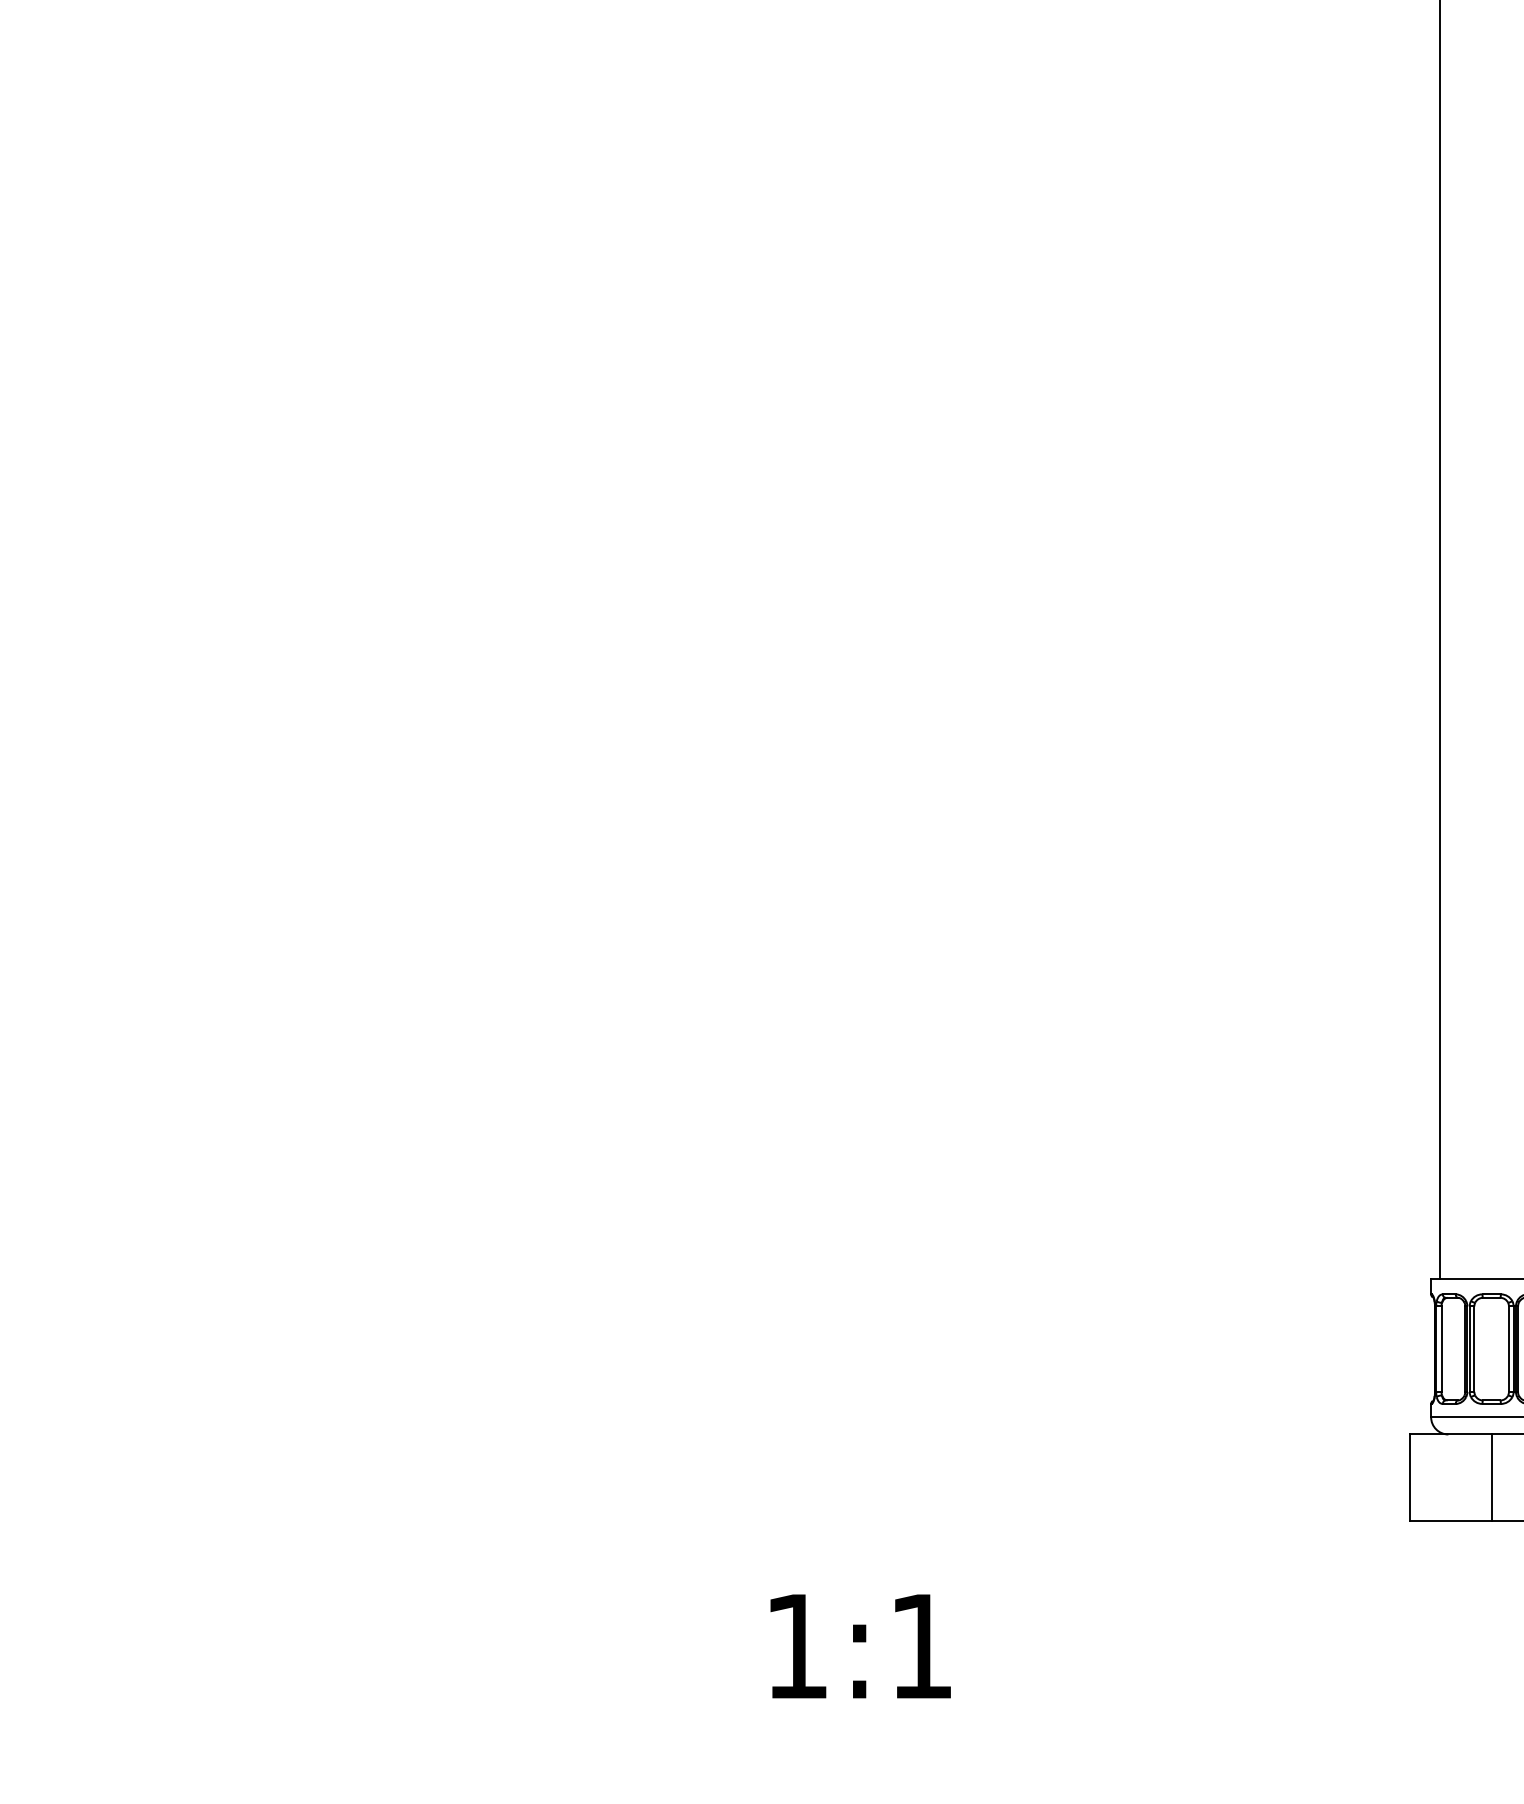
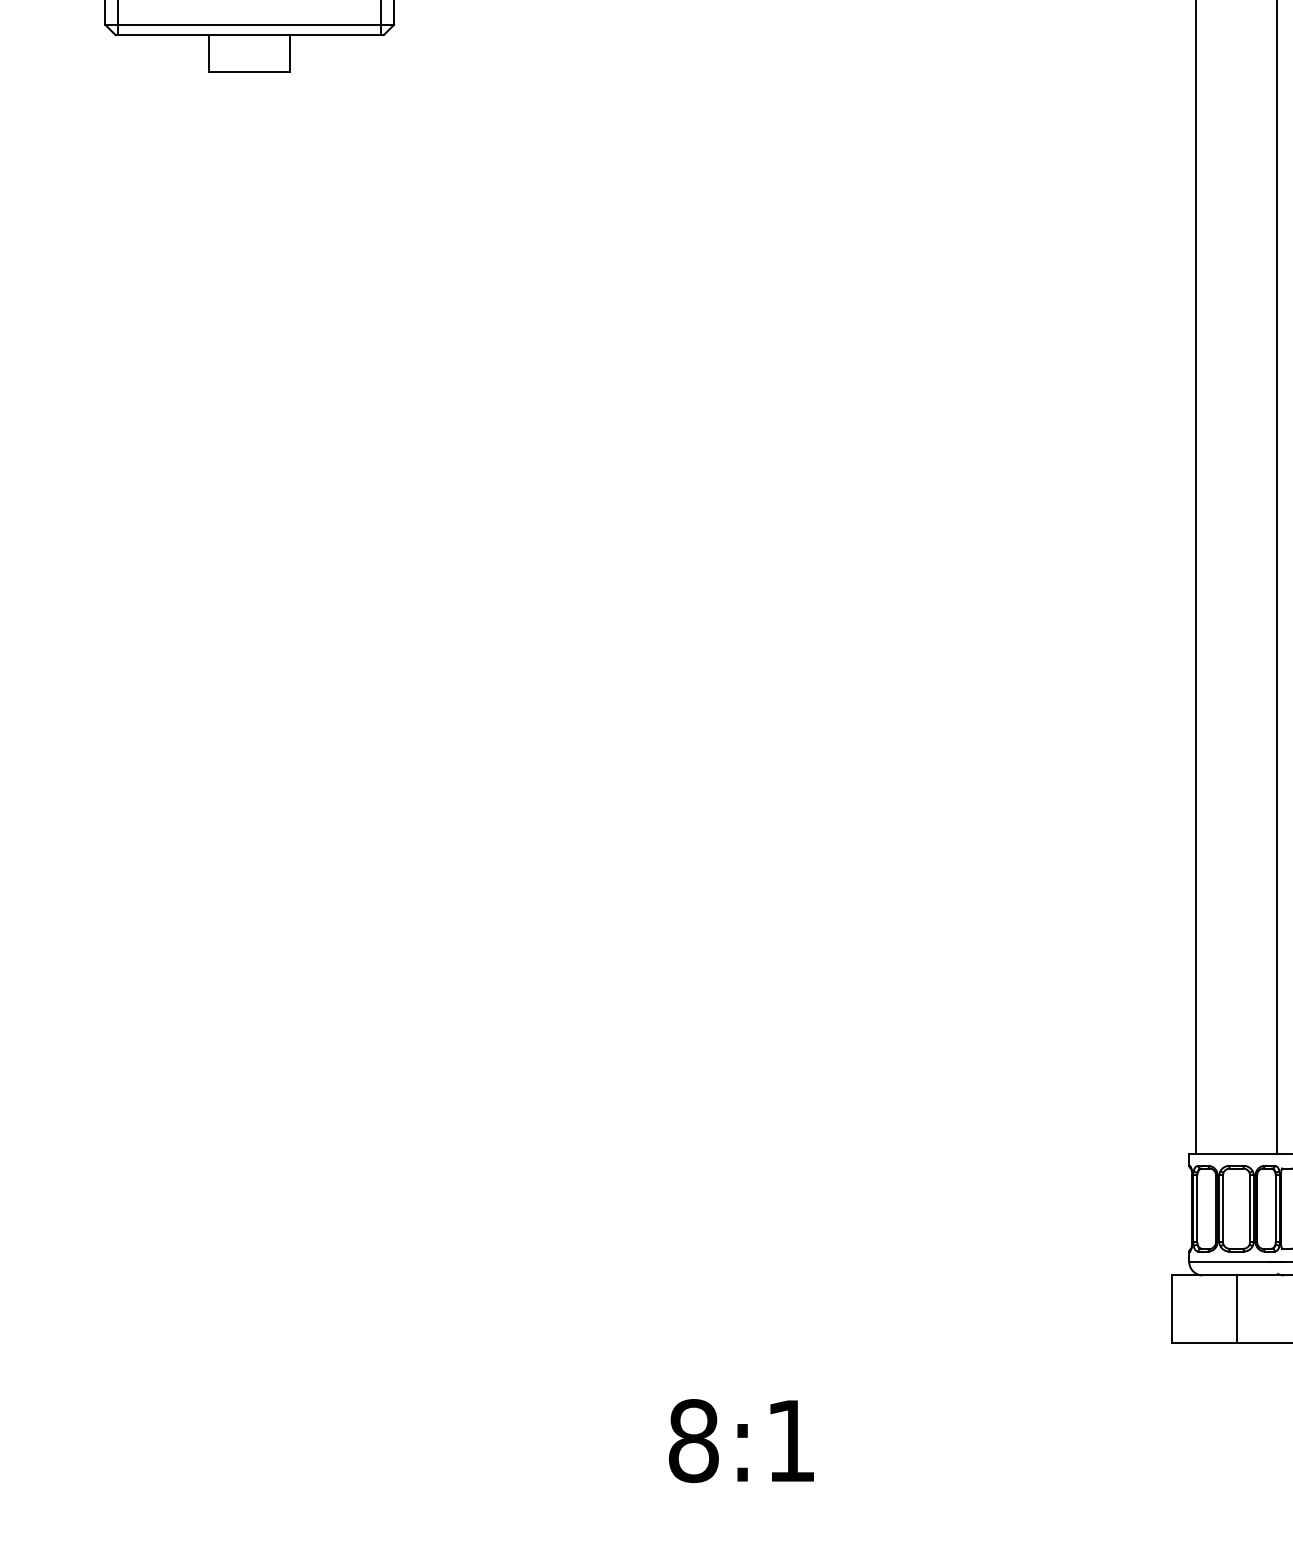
text: (796, 1647) -> (693, 1441), 1:1 -> 8:1

